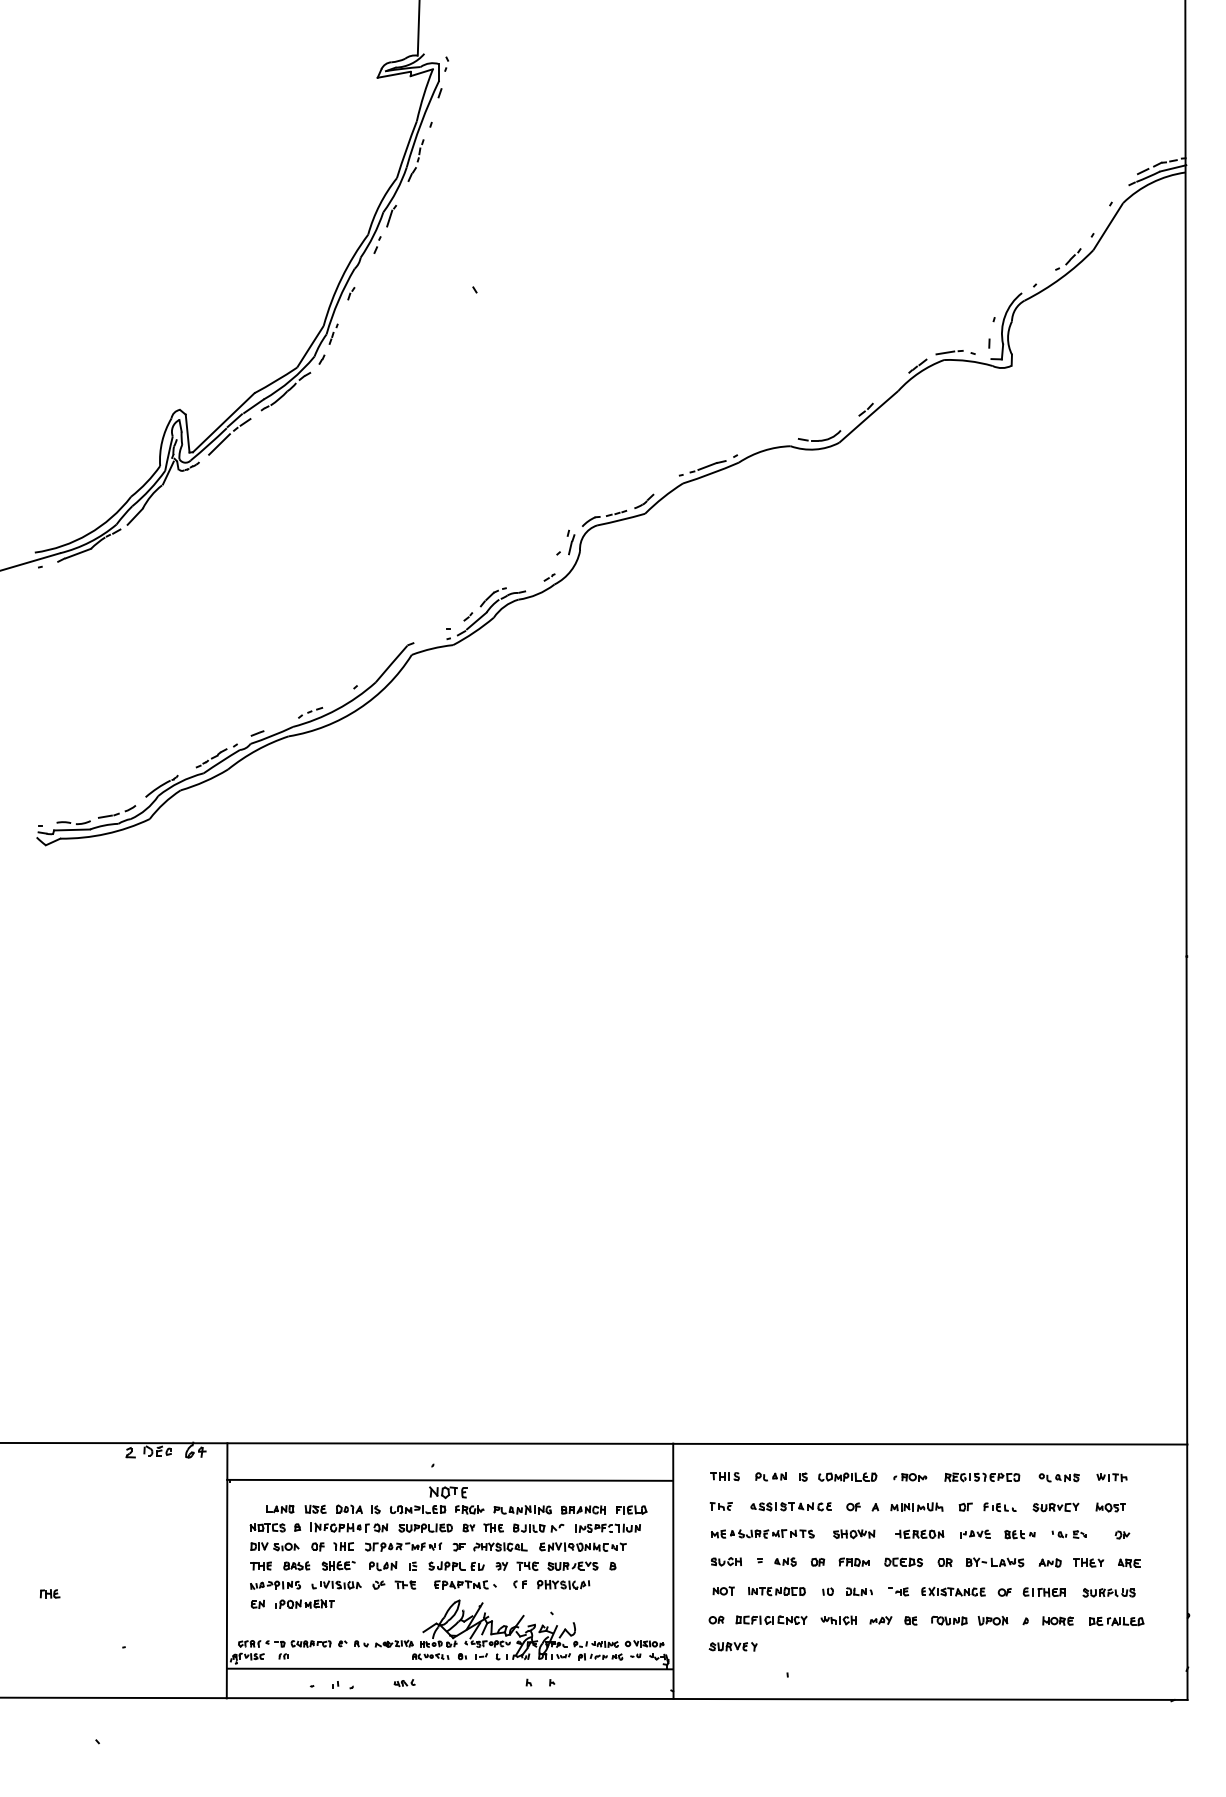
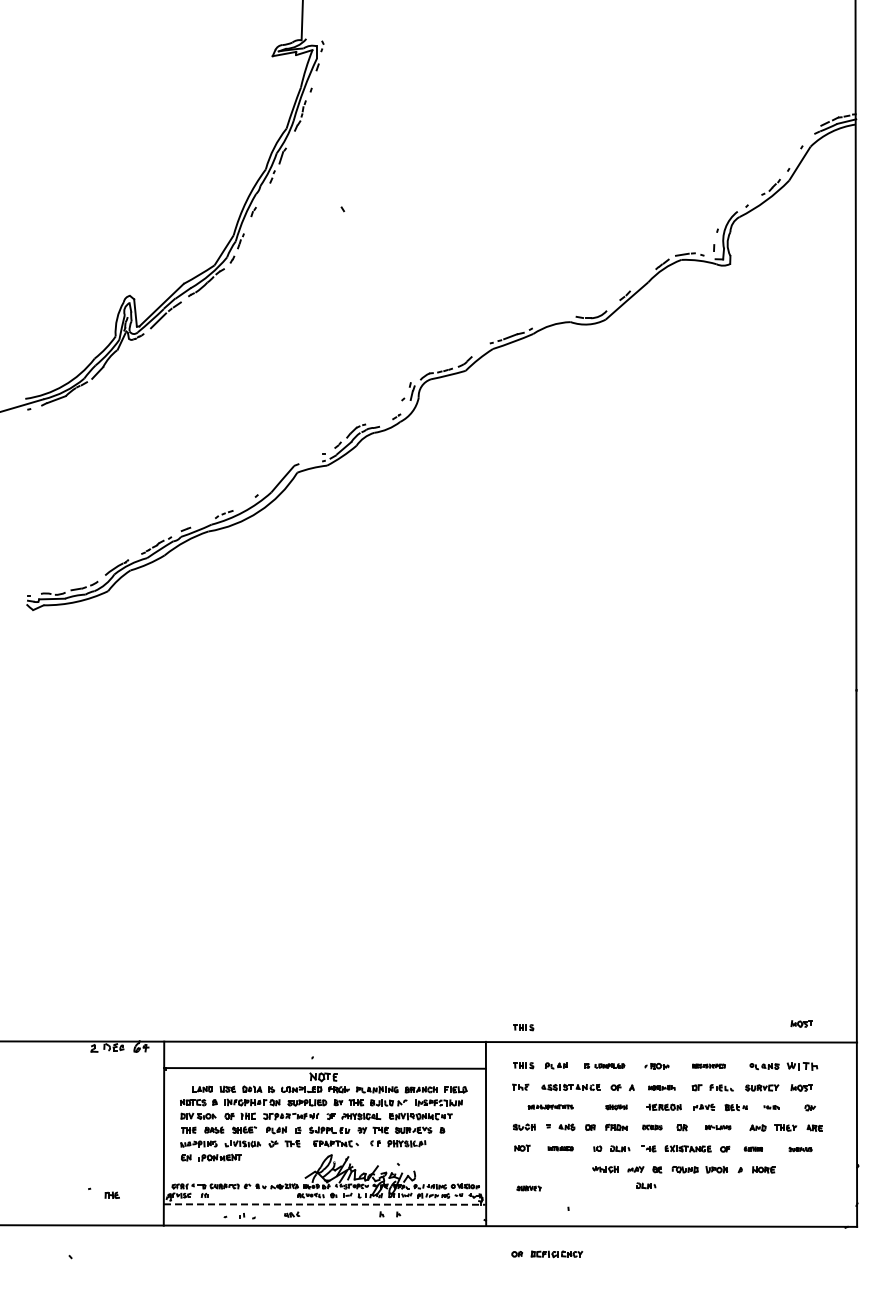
part: (1110, 1418) -> (801, 1023), added
part: (725, 1423) -> (523, 1027), added
part: (837, 1476) -> (604, 1065), size x0.7
part: (981, 1476) -> (708, 1065), size x0.6
part: (1111, 1477) -> (802, 1066), size x1.4
part: (916, 1506) -> (661, 1087), size x0.7
part: (762, 1533) -> (550, 1106), size x0.6
part: (854, 1534) -> (616, 1107), size x0.7
part: (1068, 1534) -> (771, 1107), size x0.6
part: (903, 1562) -> (652, 1127), size x0.7
part: (994, 1562) -> (717, 1127), size x0.6
part: (776, 1591) -> (560, 1148), size x0.6
part: (1043, 1591) -> (753, 1148), size x0.6
part: (49, 1592) -> (111, 1194), moved
part: (1109, 1592) -> (800, 1149), size x0.6
part: (758, 1620) -> (547, 1254), moved
part: (1117, 1620) -> (806, 1169), removed
part: (895, 1642) -> (646, 1185), added
part: (732, 1646) -> (528, 1188), size x0.7
line: (449, 1668) -> (324, 1204), solid -> dashed

